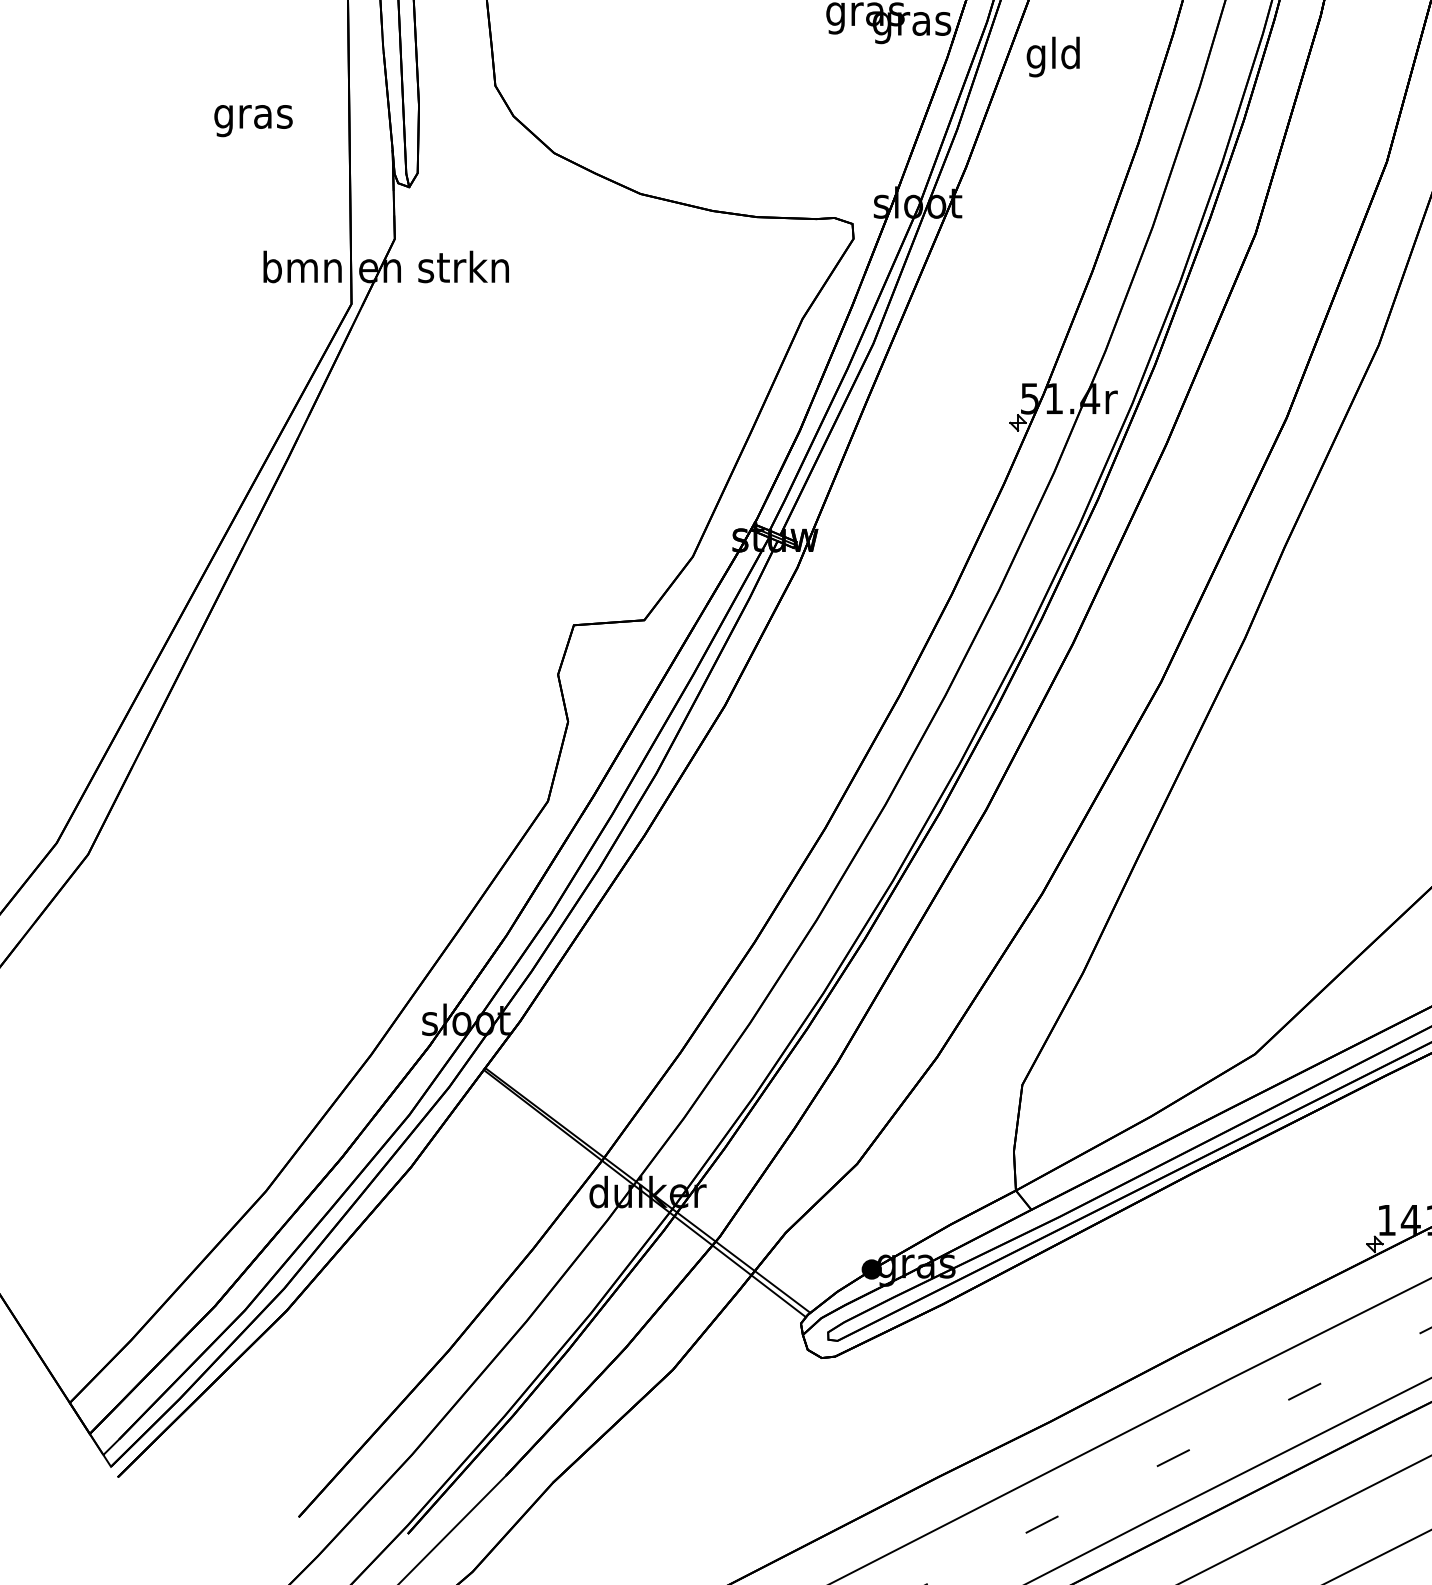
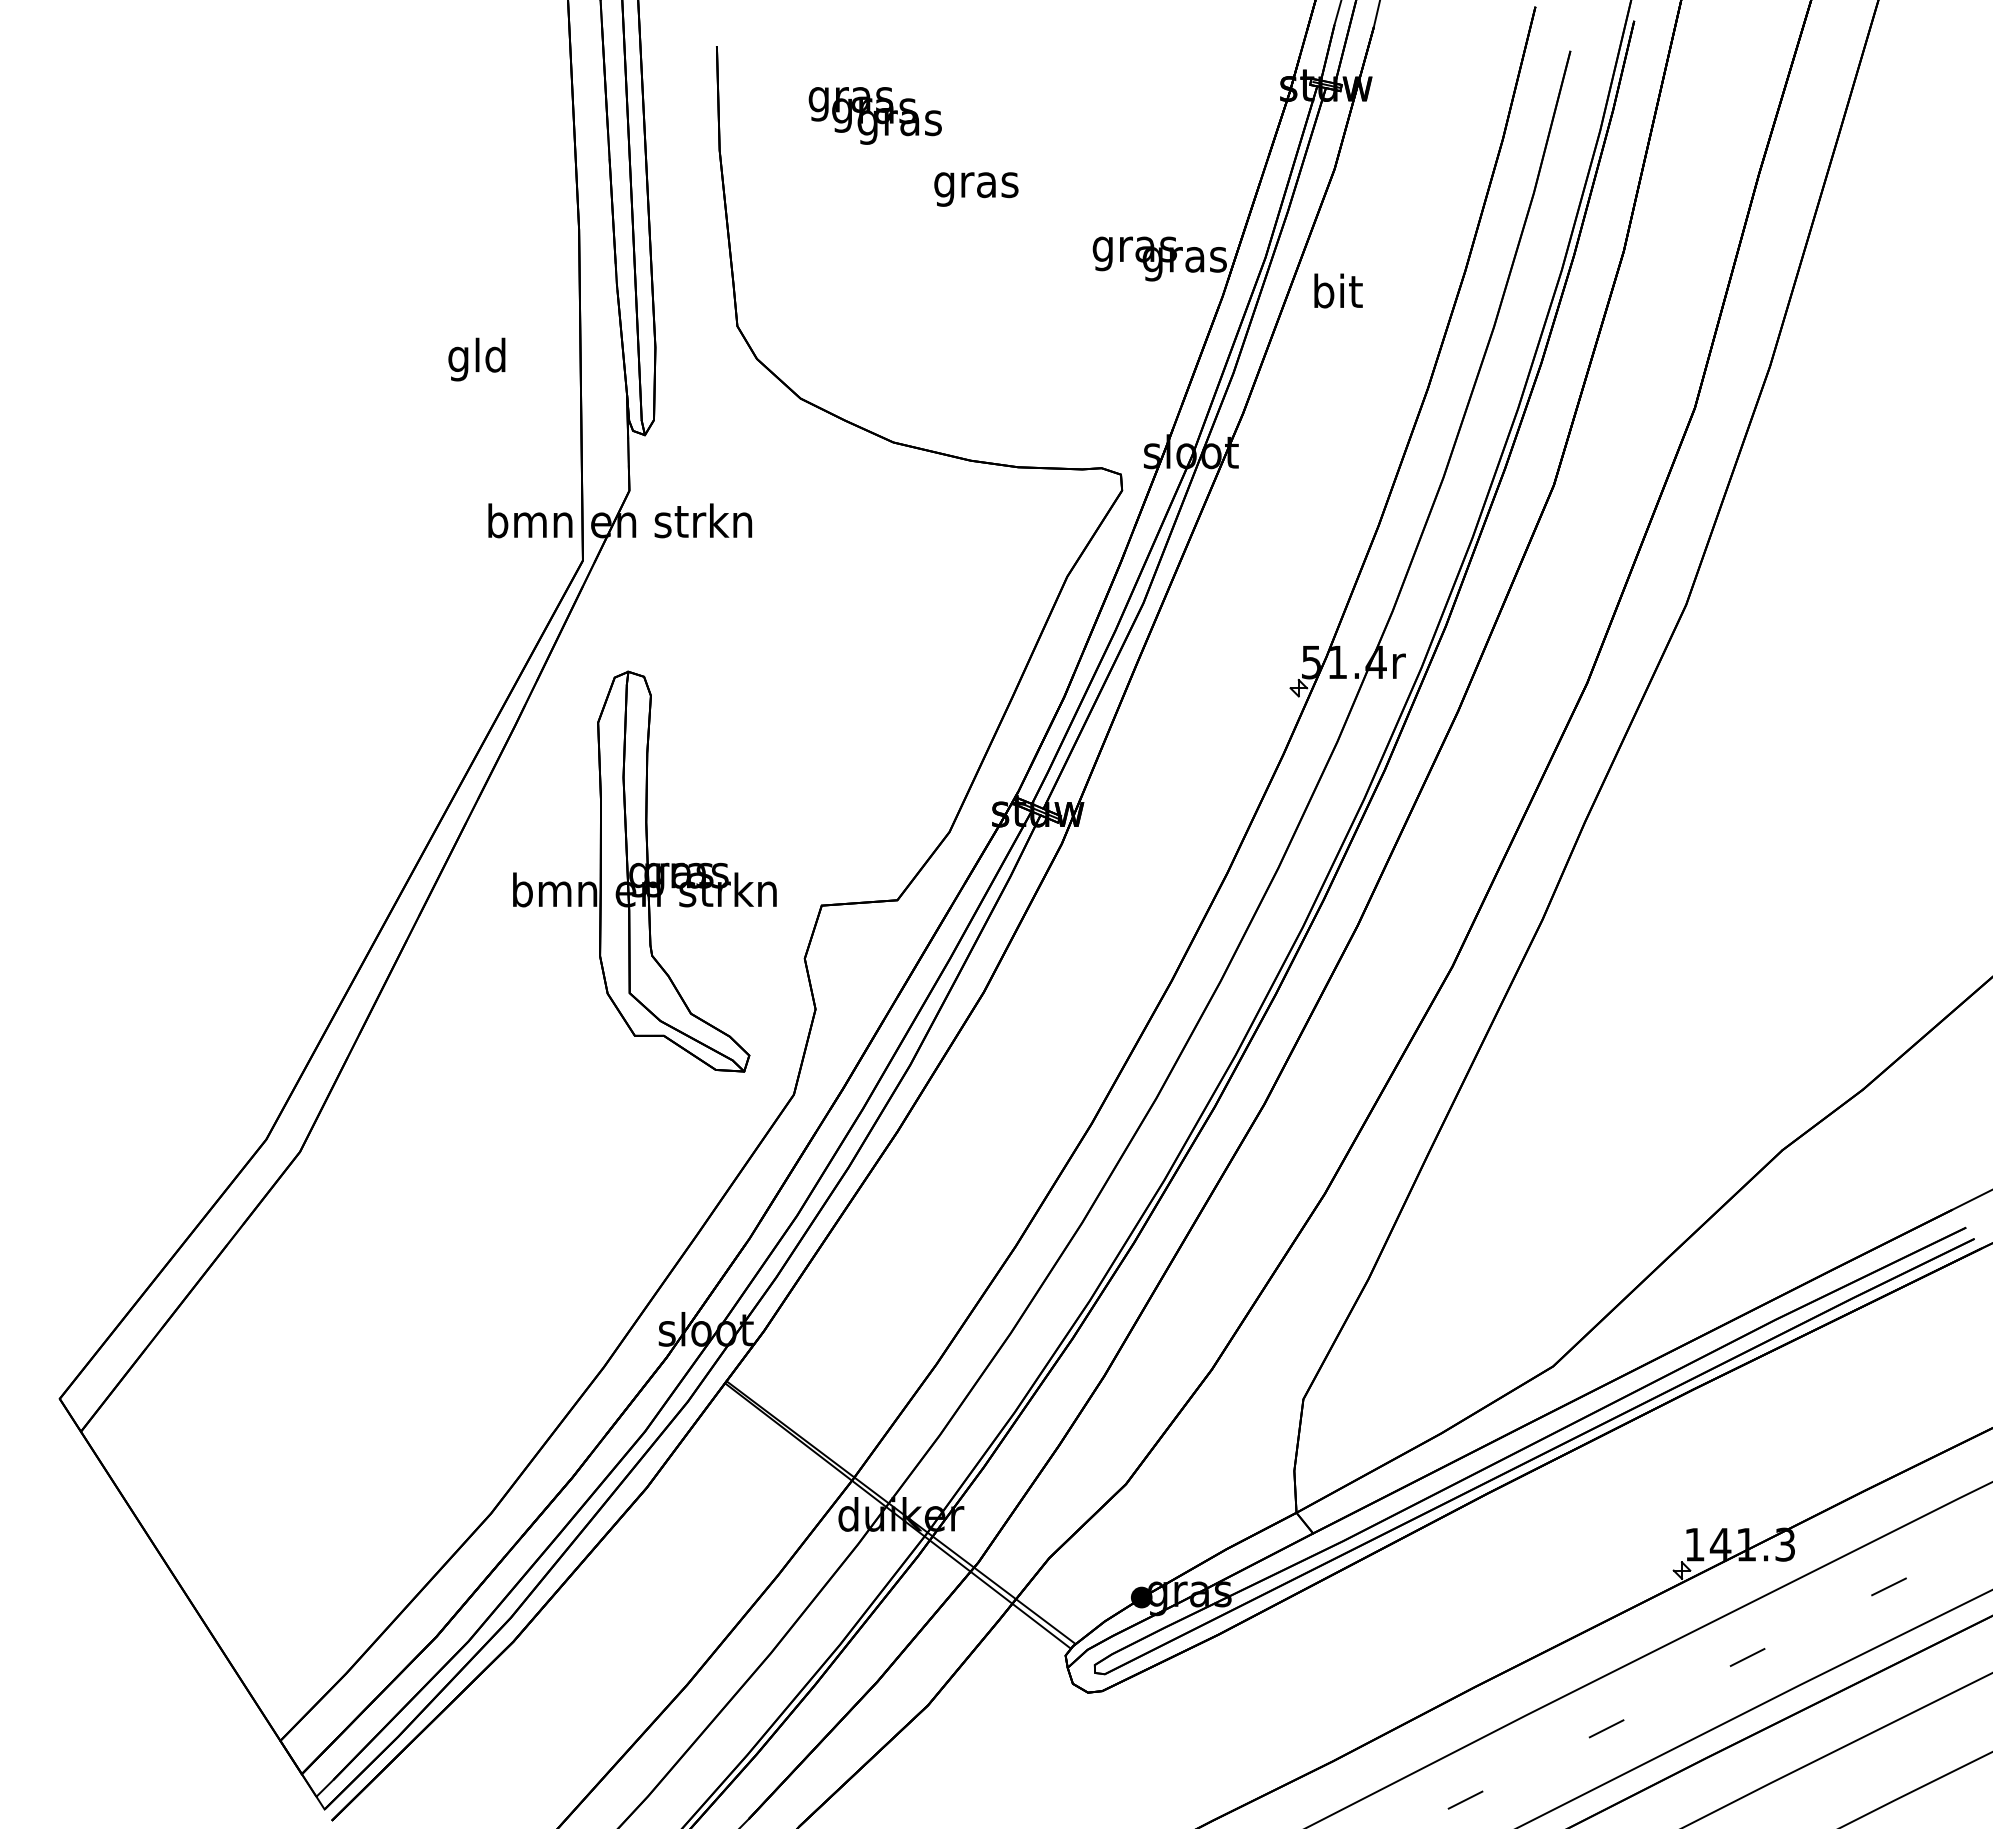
text: (1053, 57) -> (1336, 295), gld -> bit
text: (253, 116) -> (477, 359), gras -> gld
part: (408, 593) -> (644, 871), added

